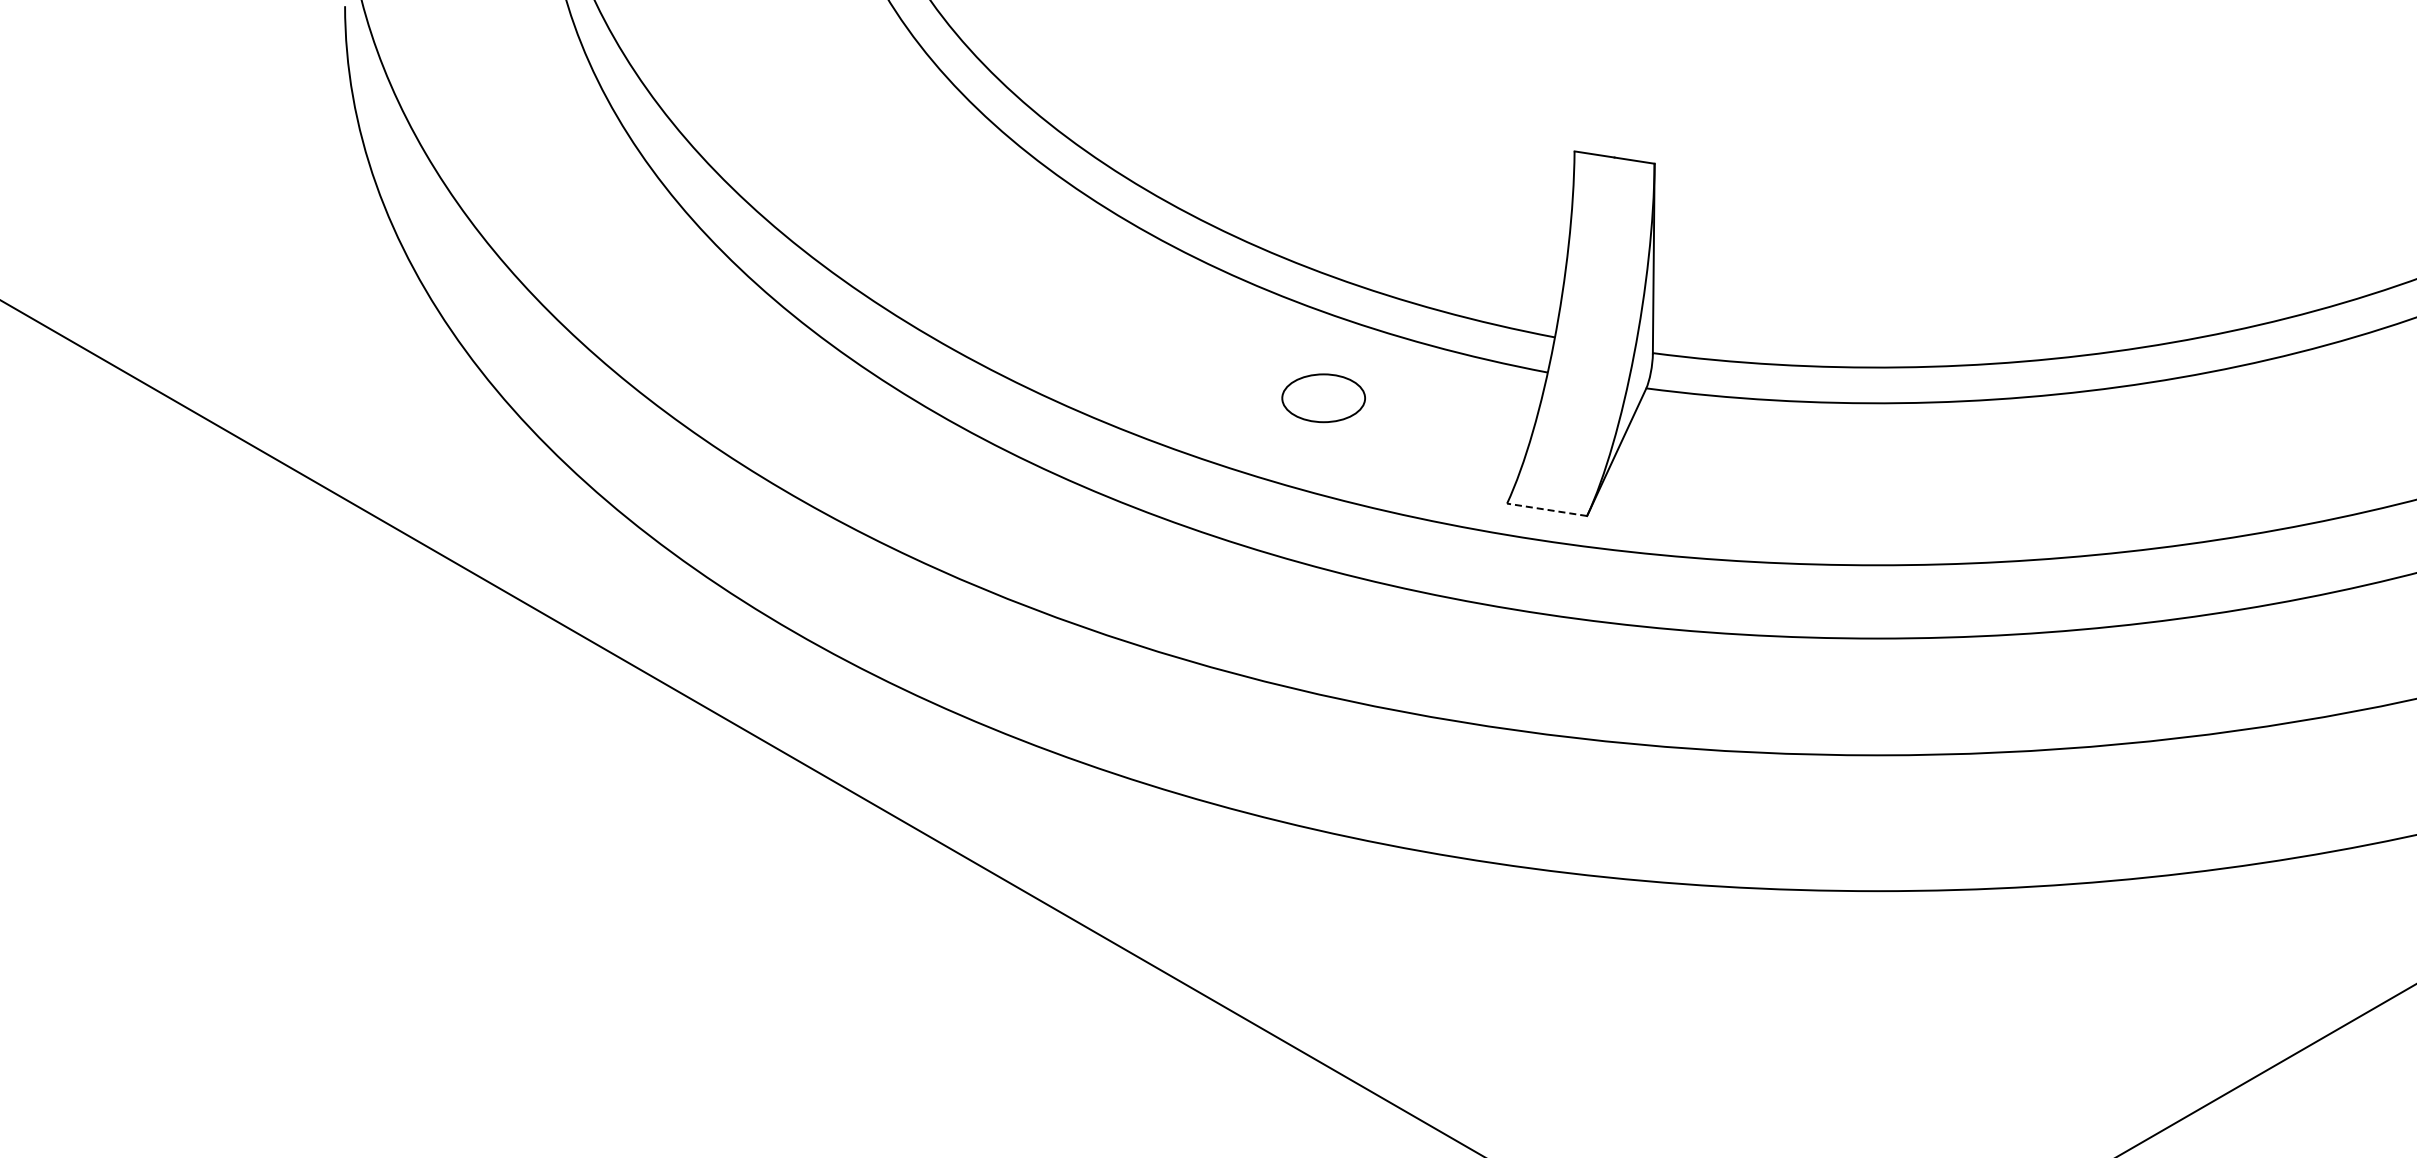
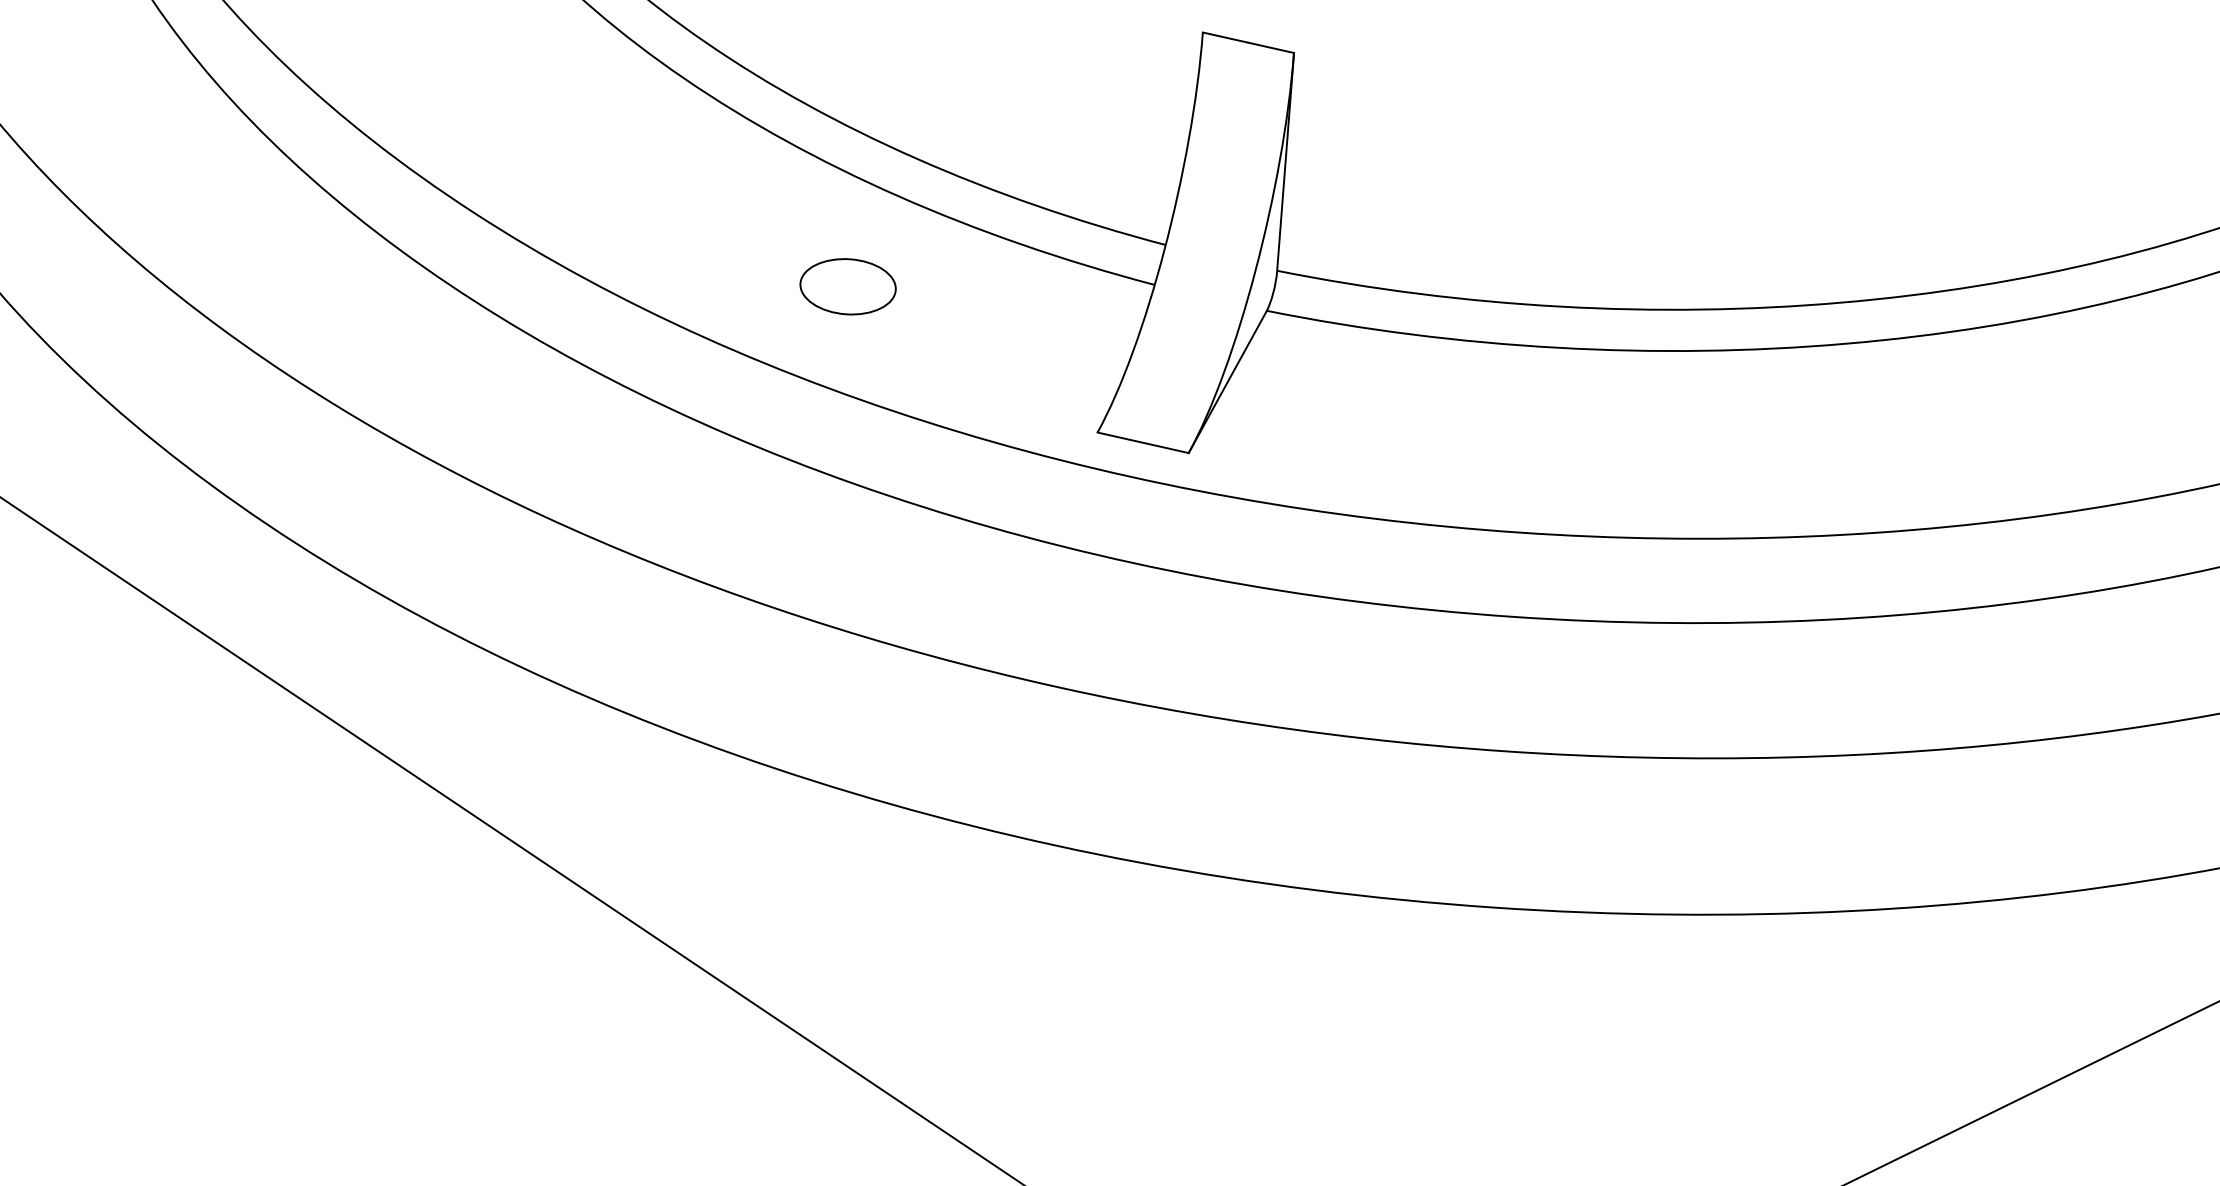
part: (1323, 398) -> (847, 287), moved
line: (1546, 509) -> (1142, 442), dashed -> solid

